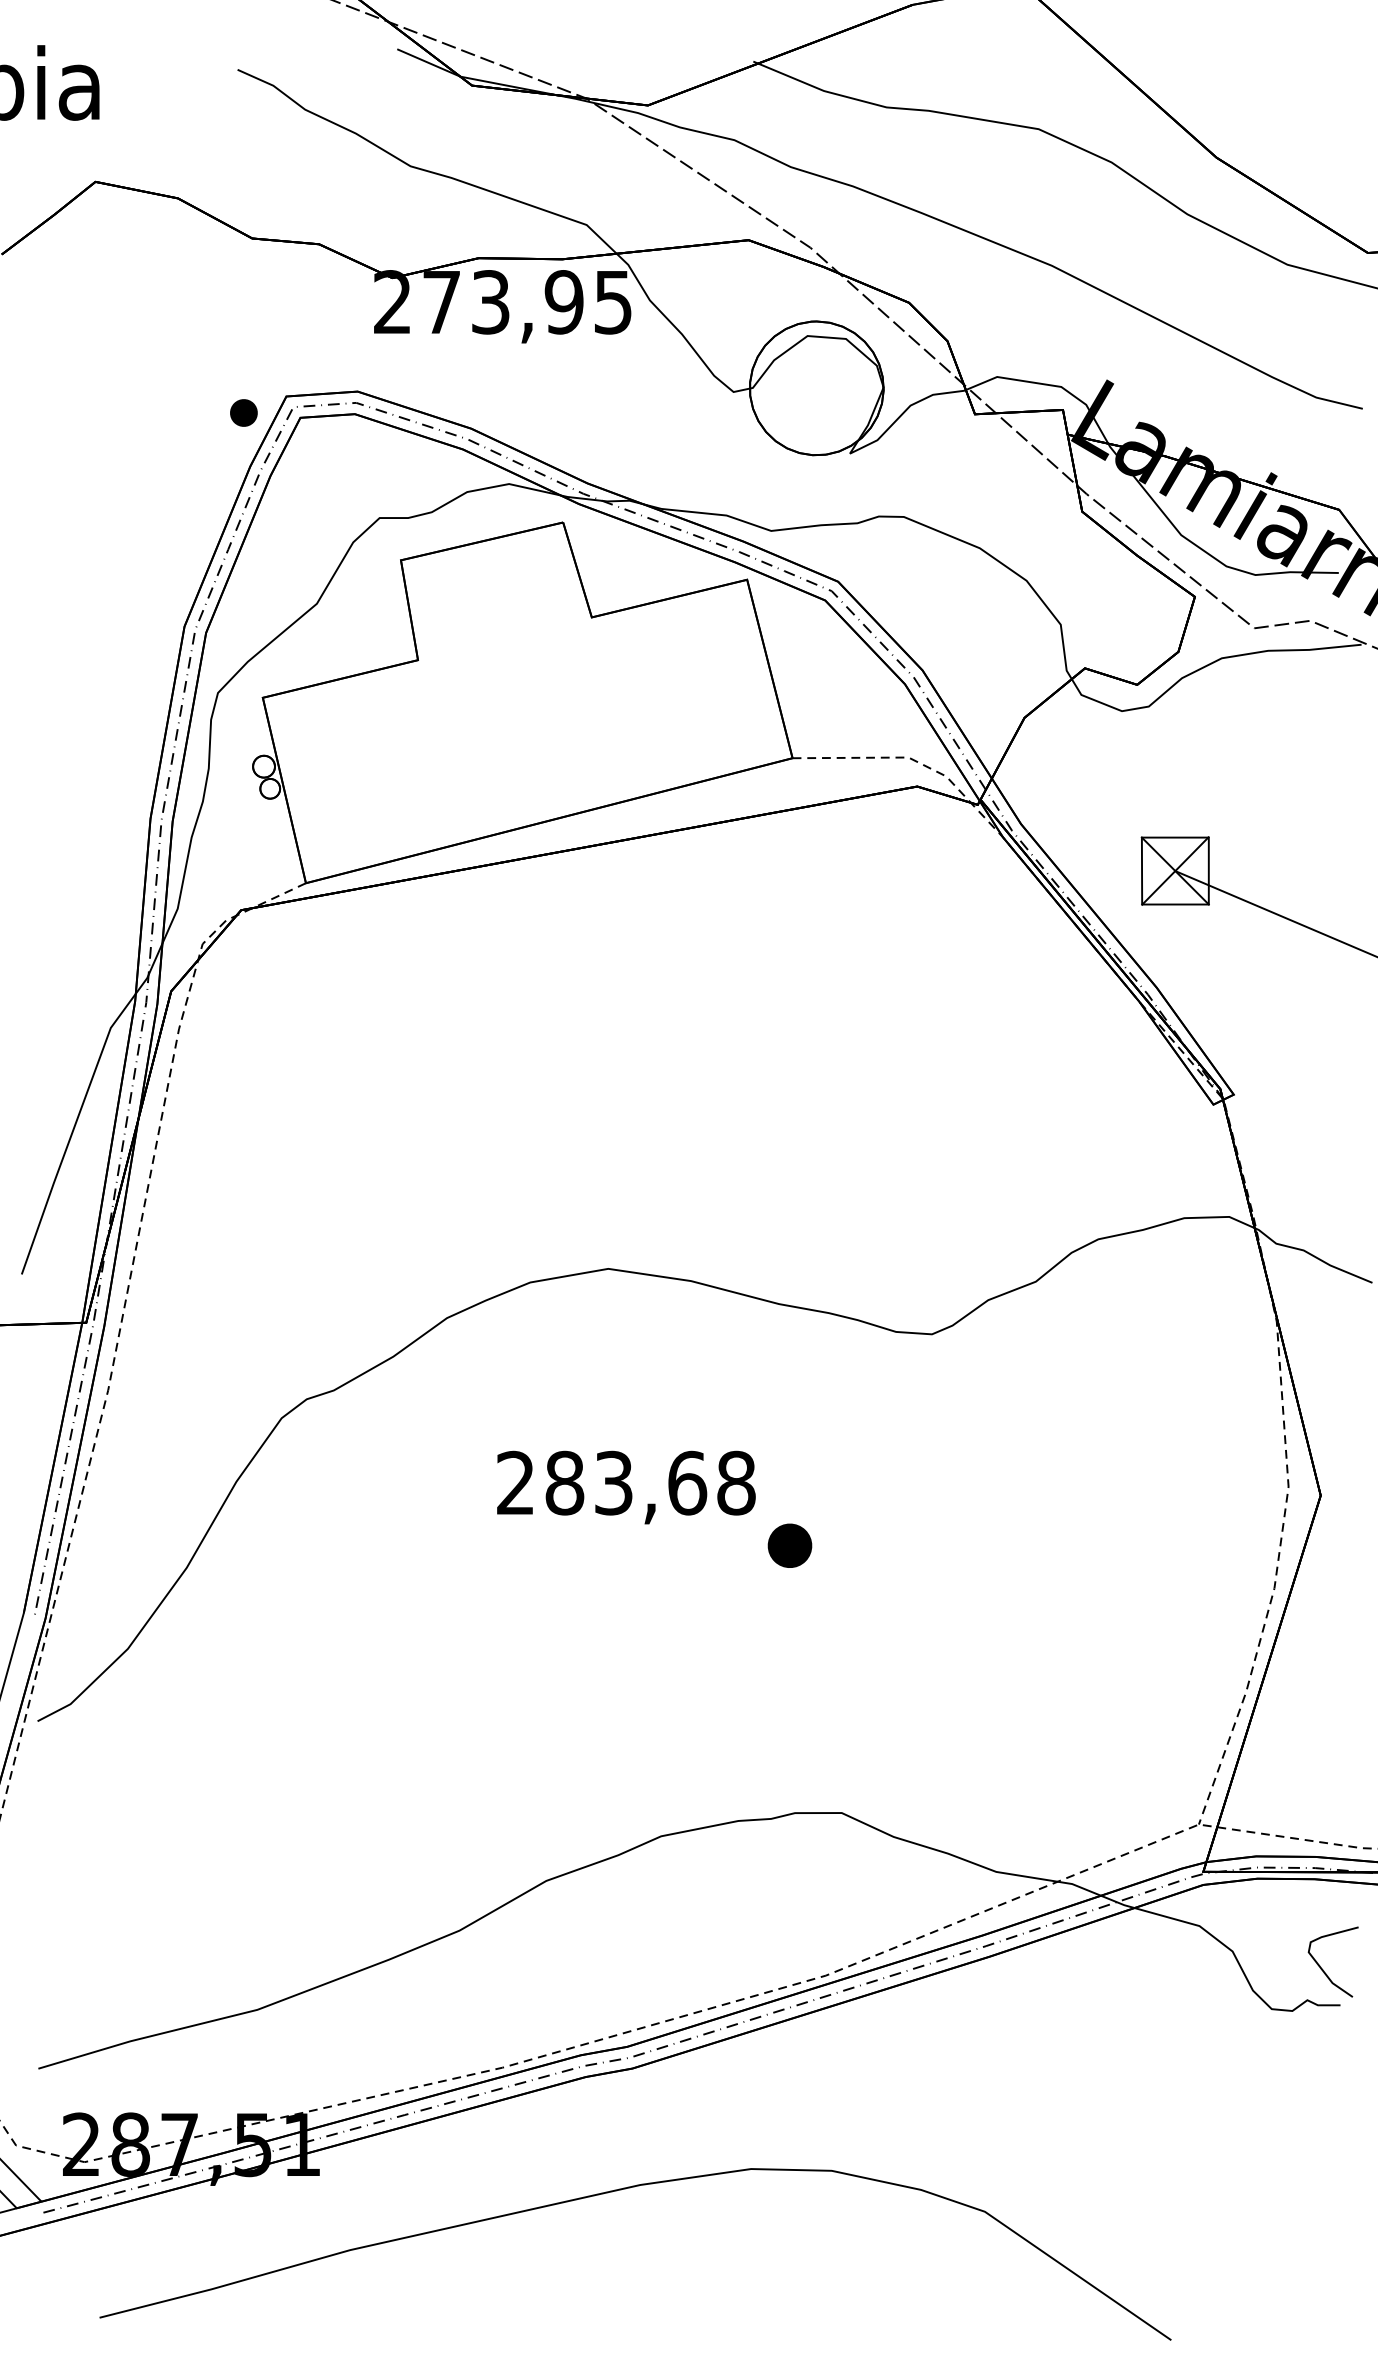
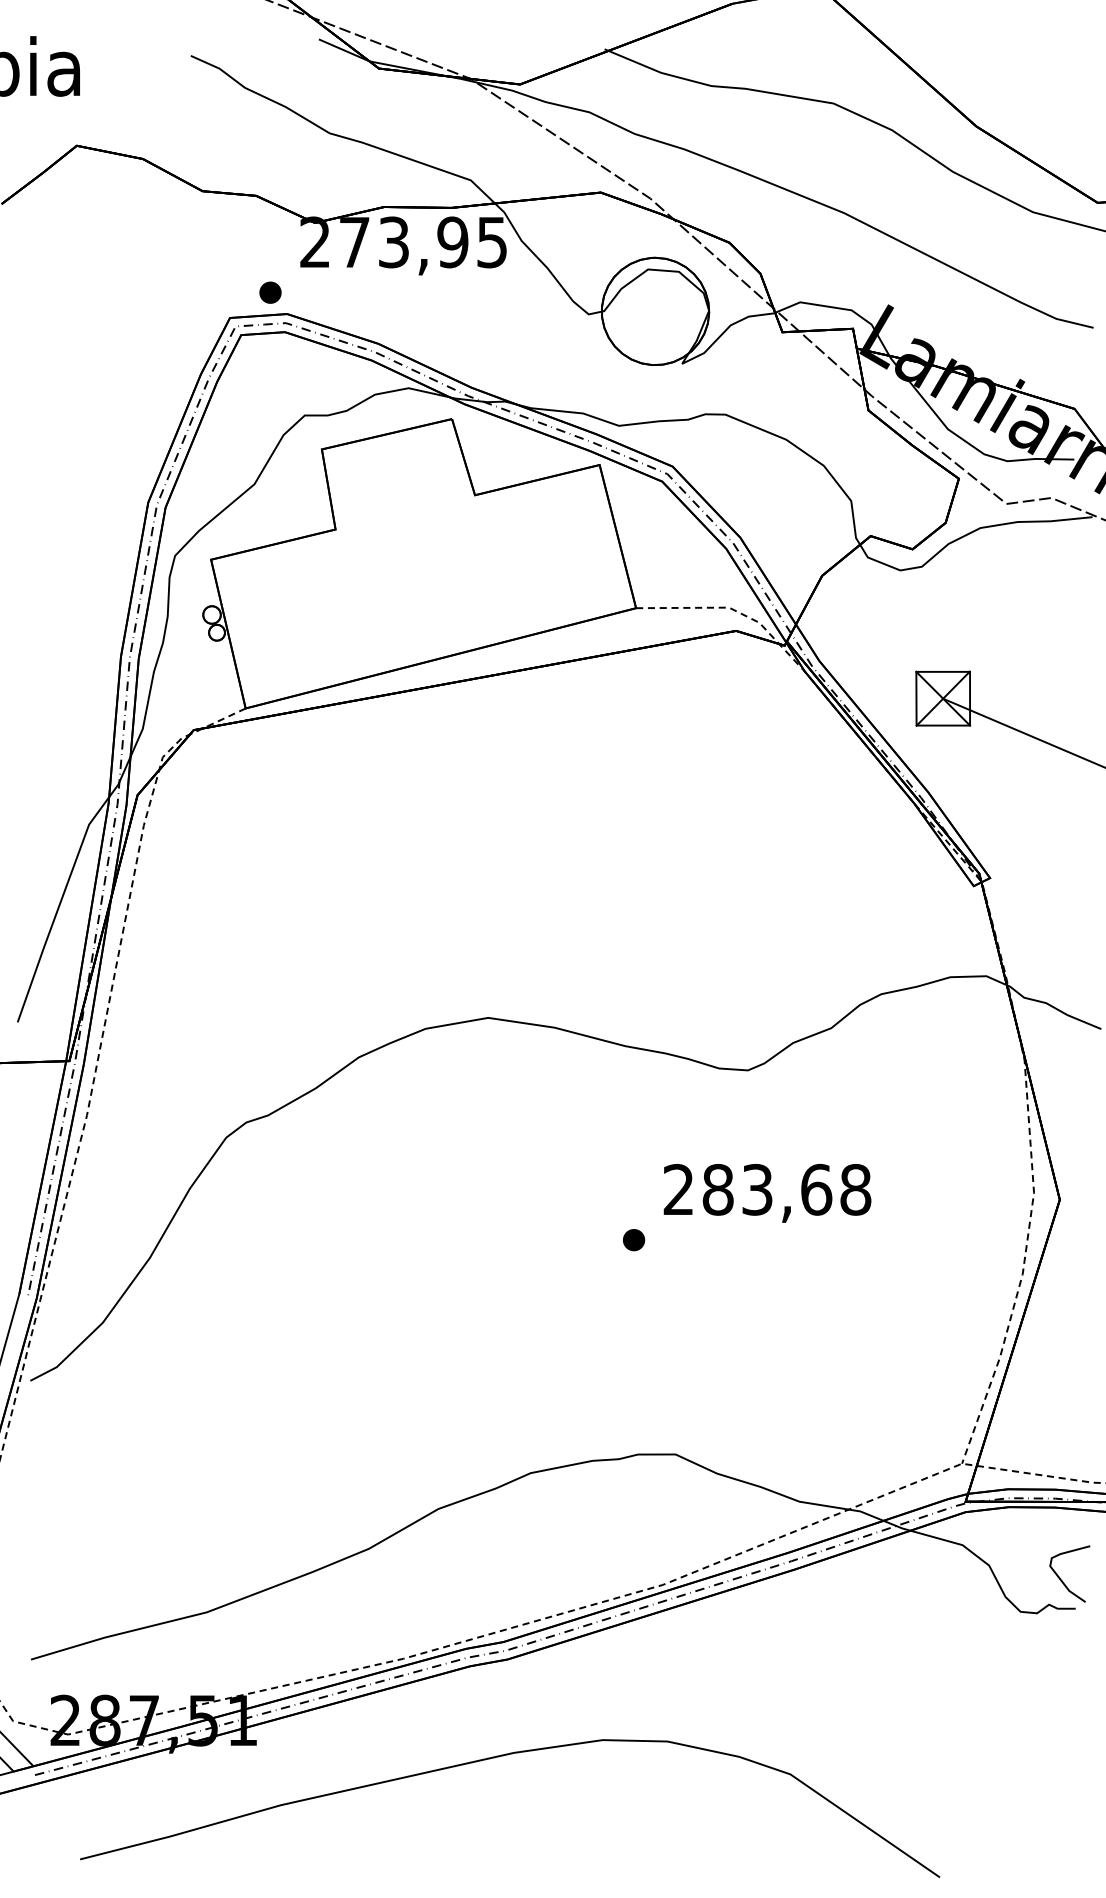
part: (243, 412) -> (270, 292), moved
text: (626, 1487) -> (767, 1193), moved
part: (789, 1545) -> (633, 1239), size x0.62

